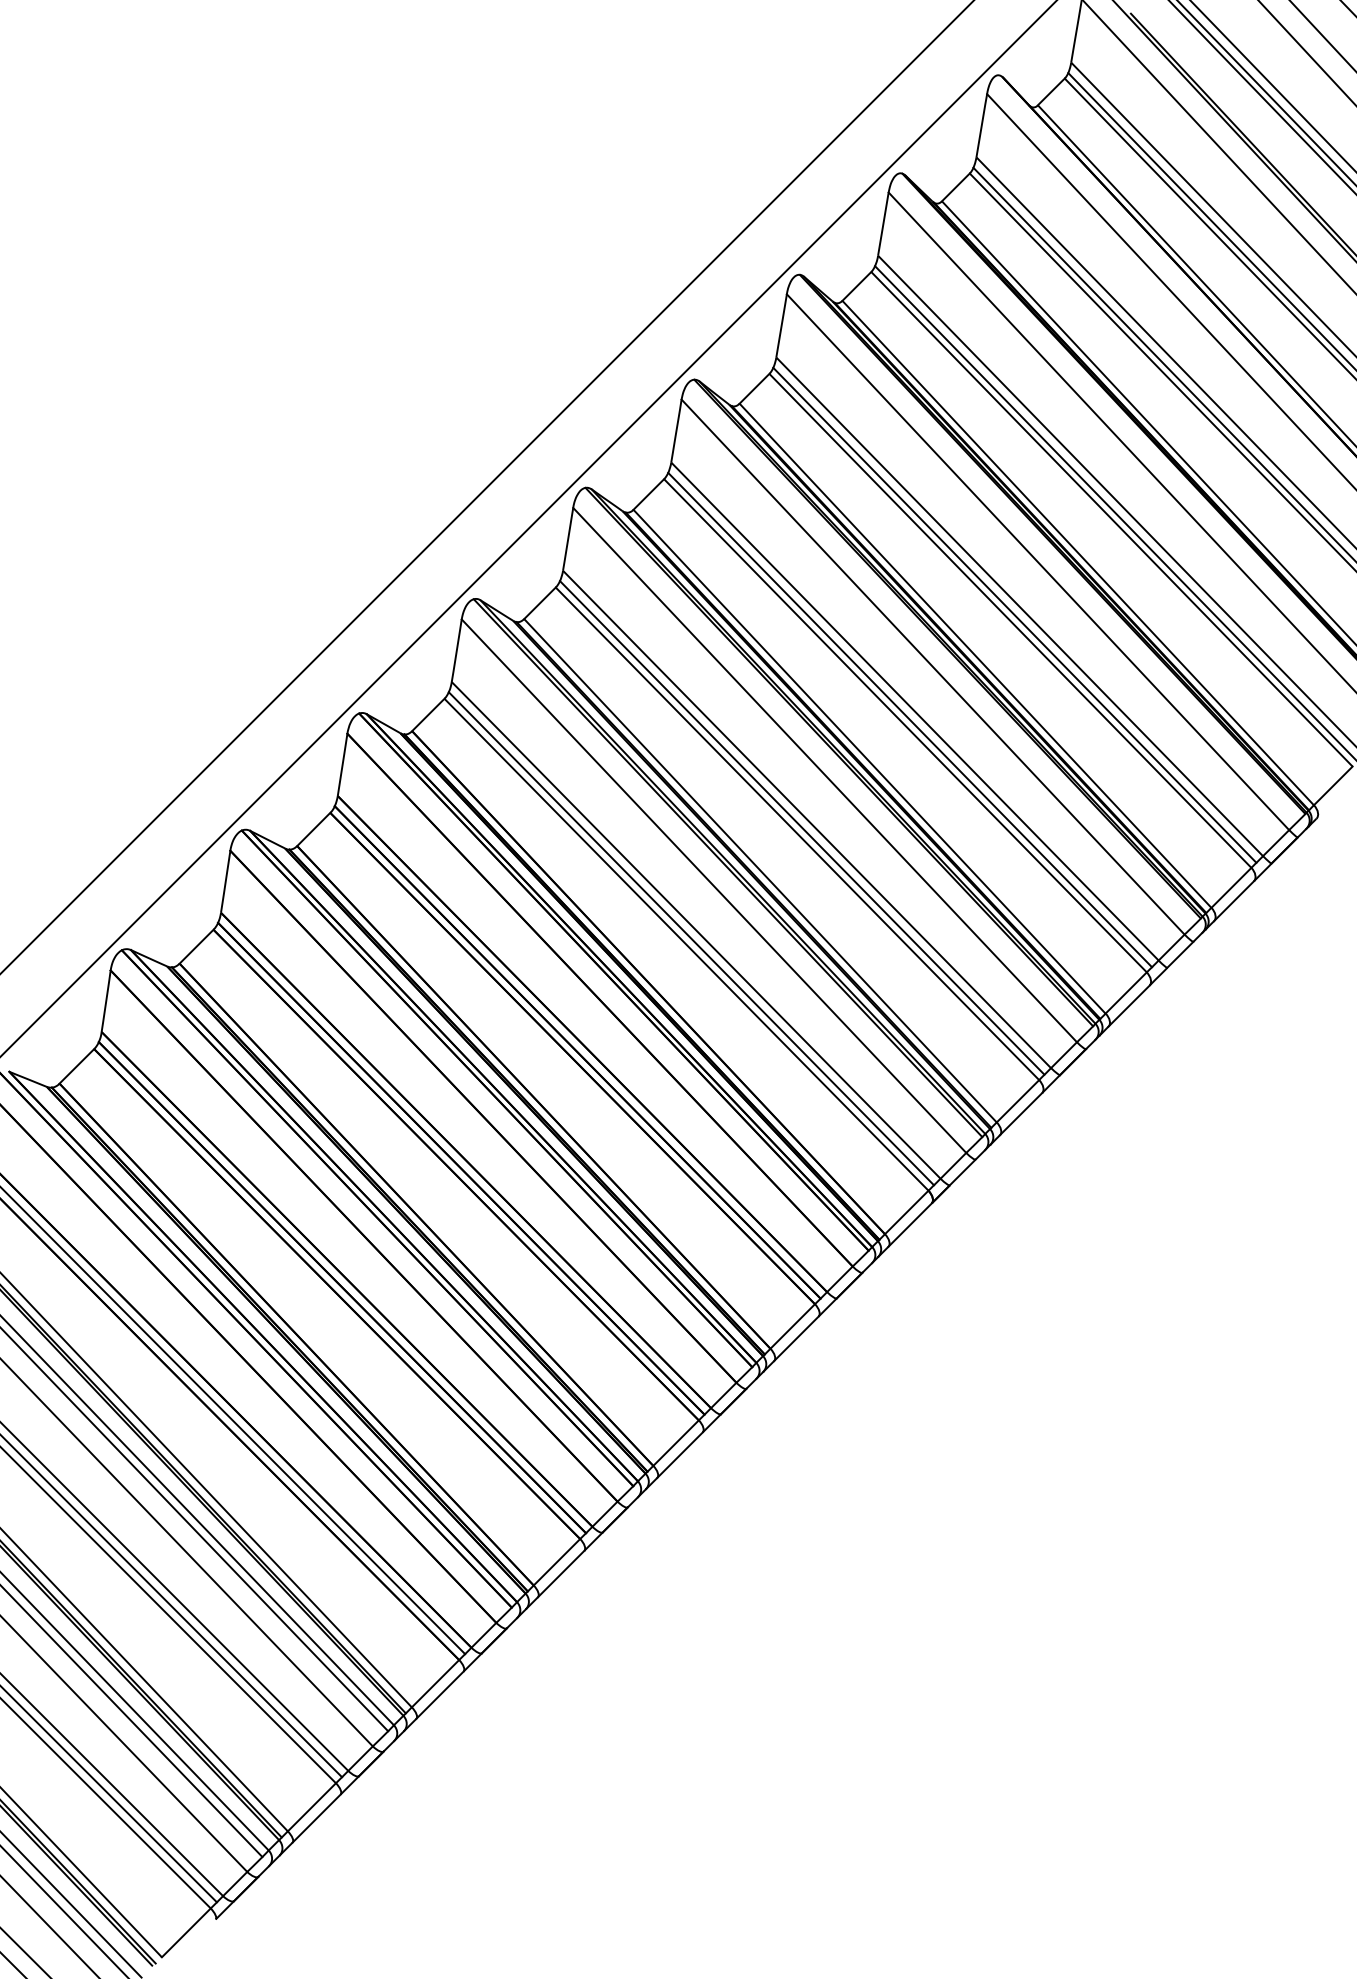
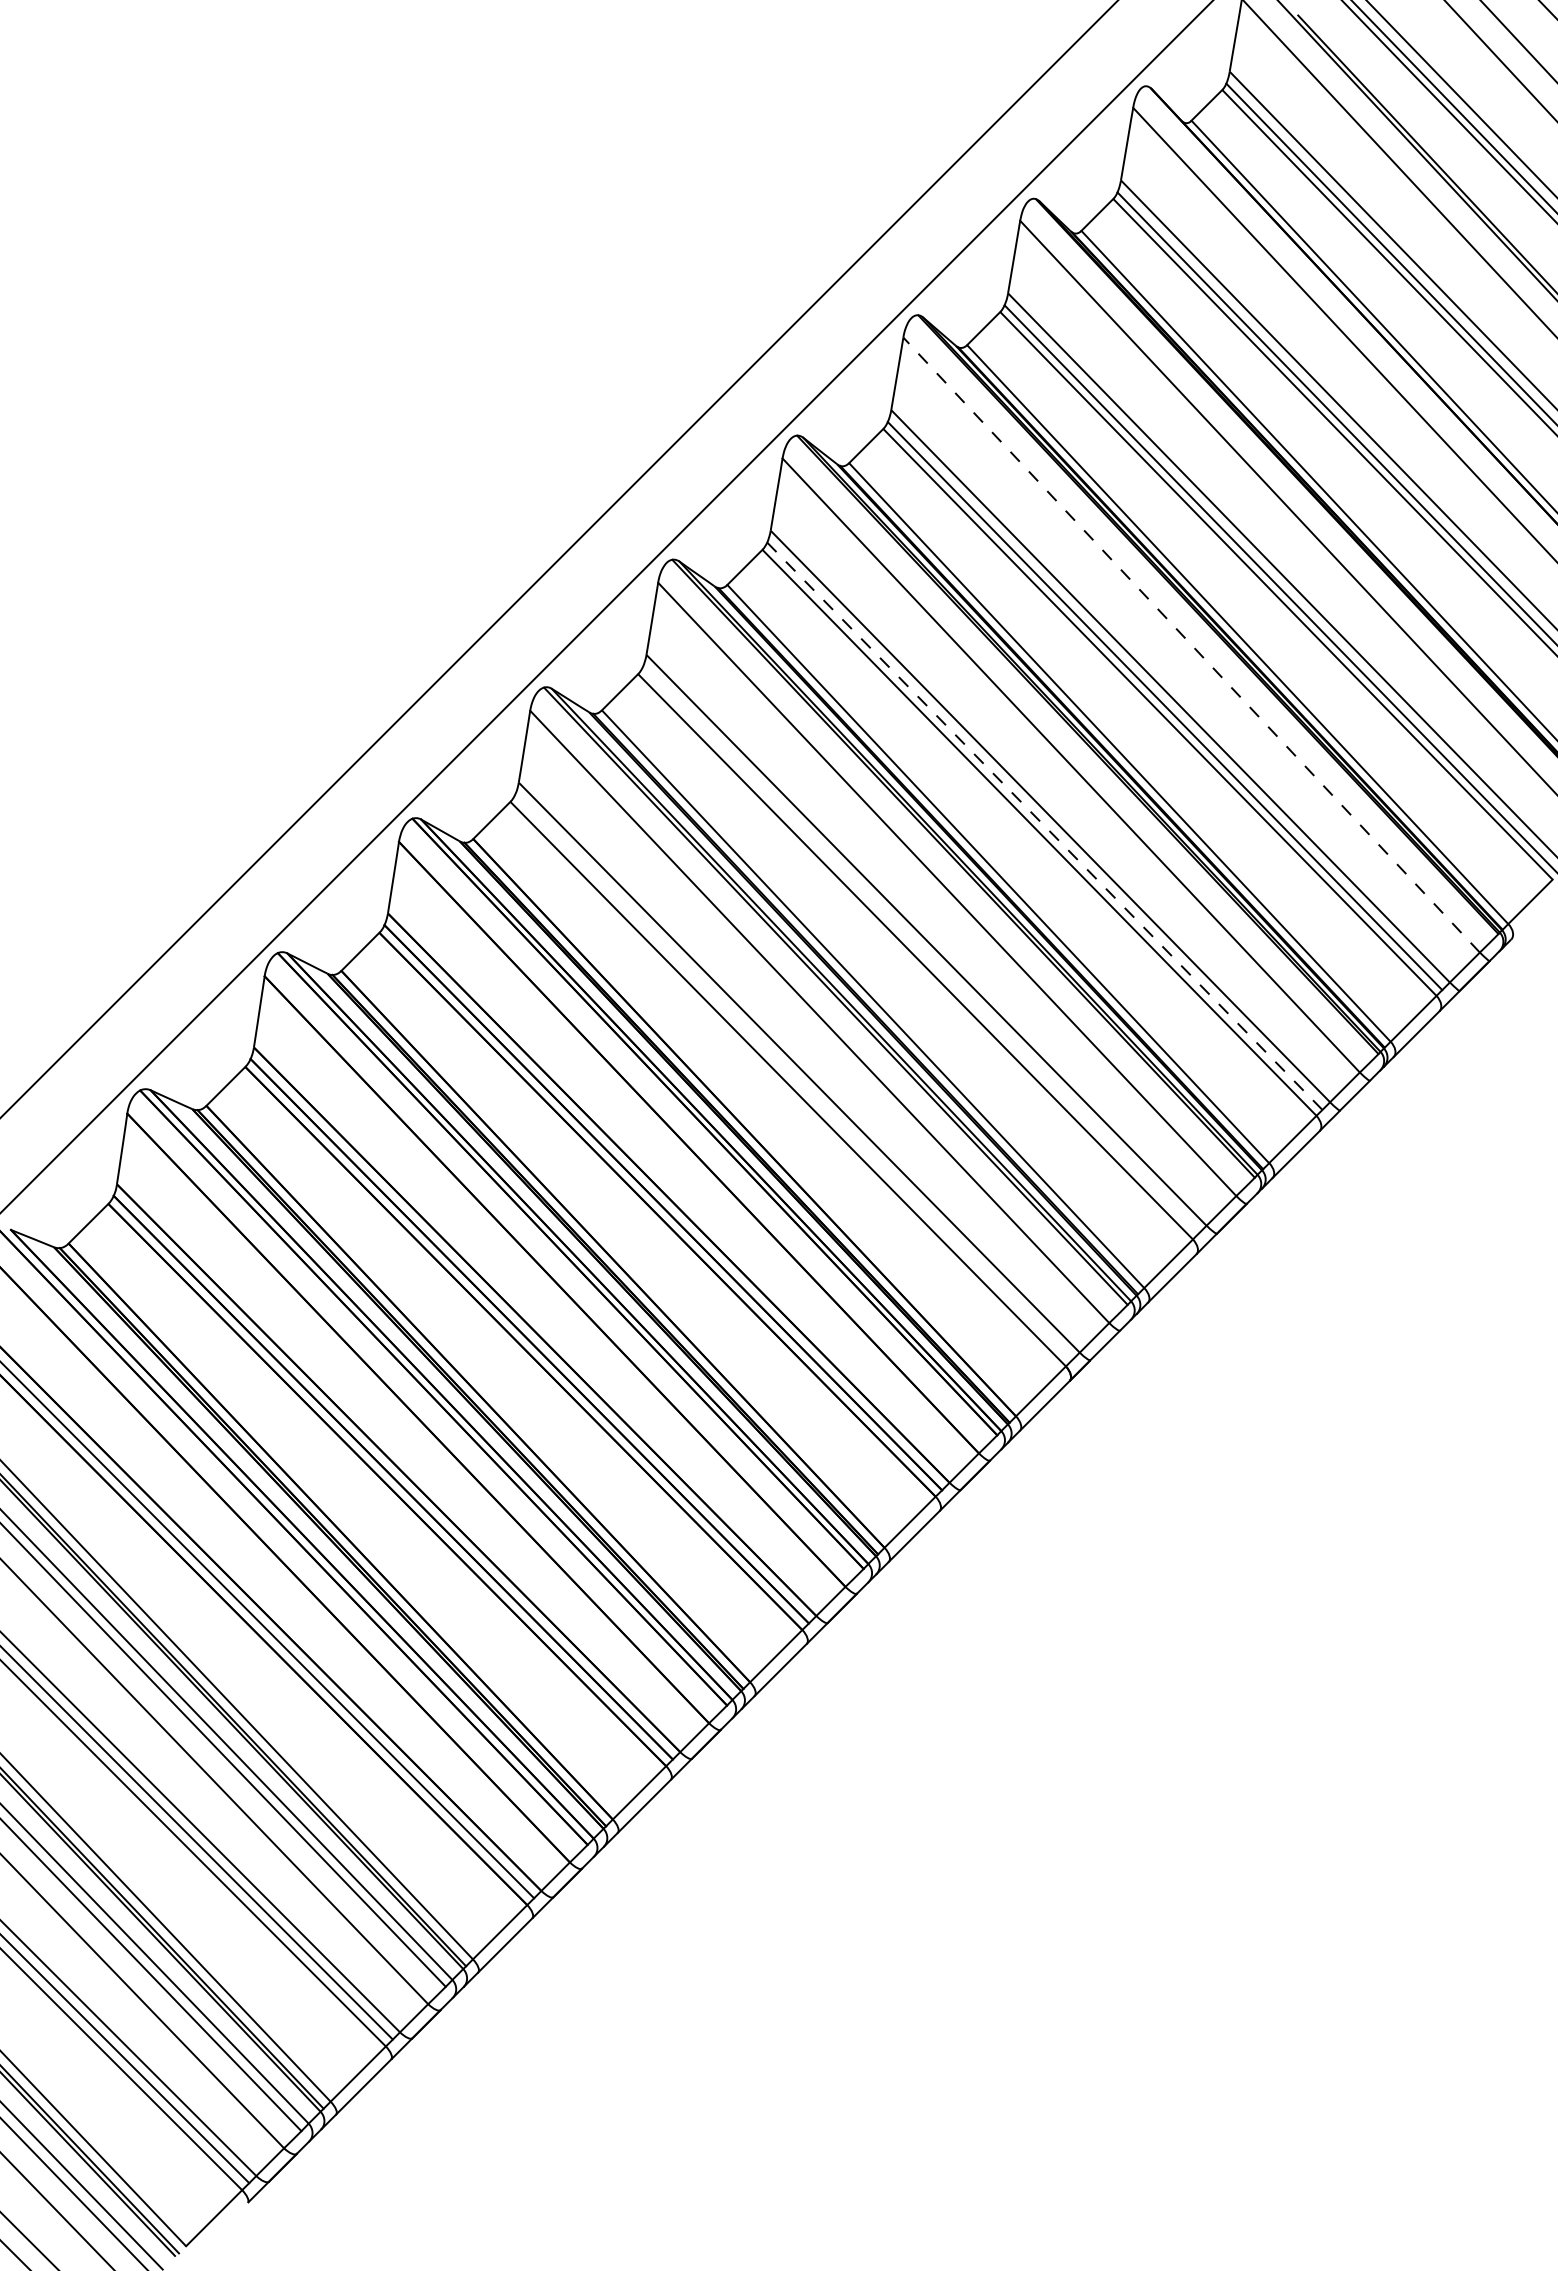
line: (1037, 561) -> (1191, 644), solid -> dashed
line: (909, 720) -> (1044, 826), solid -> dashed
line: (801, 827) -> (920, 949), removed
line: (691, 938) -> (793, 1077), removed

